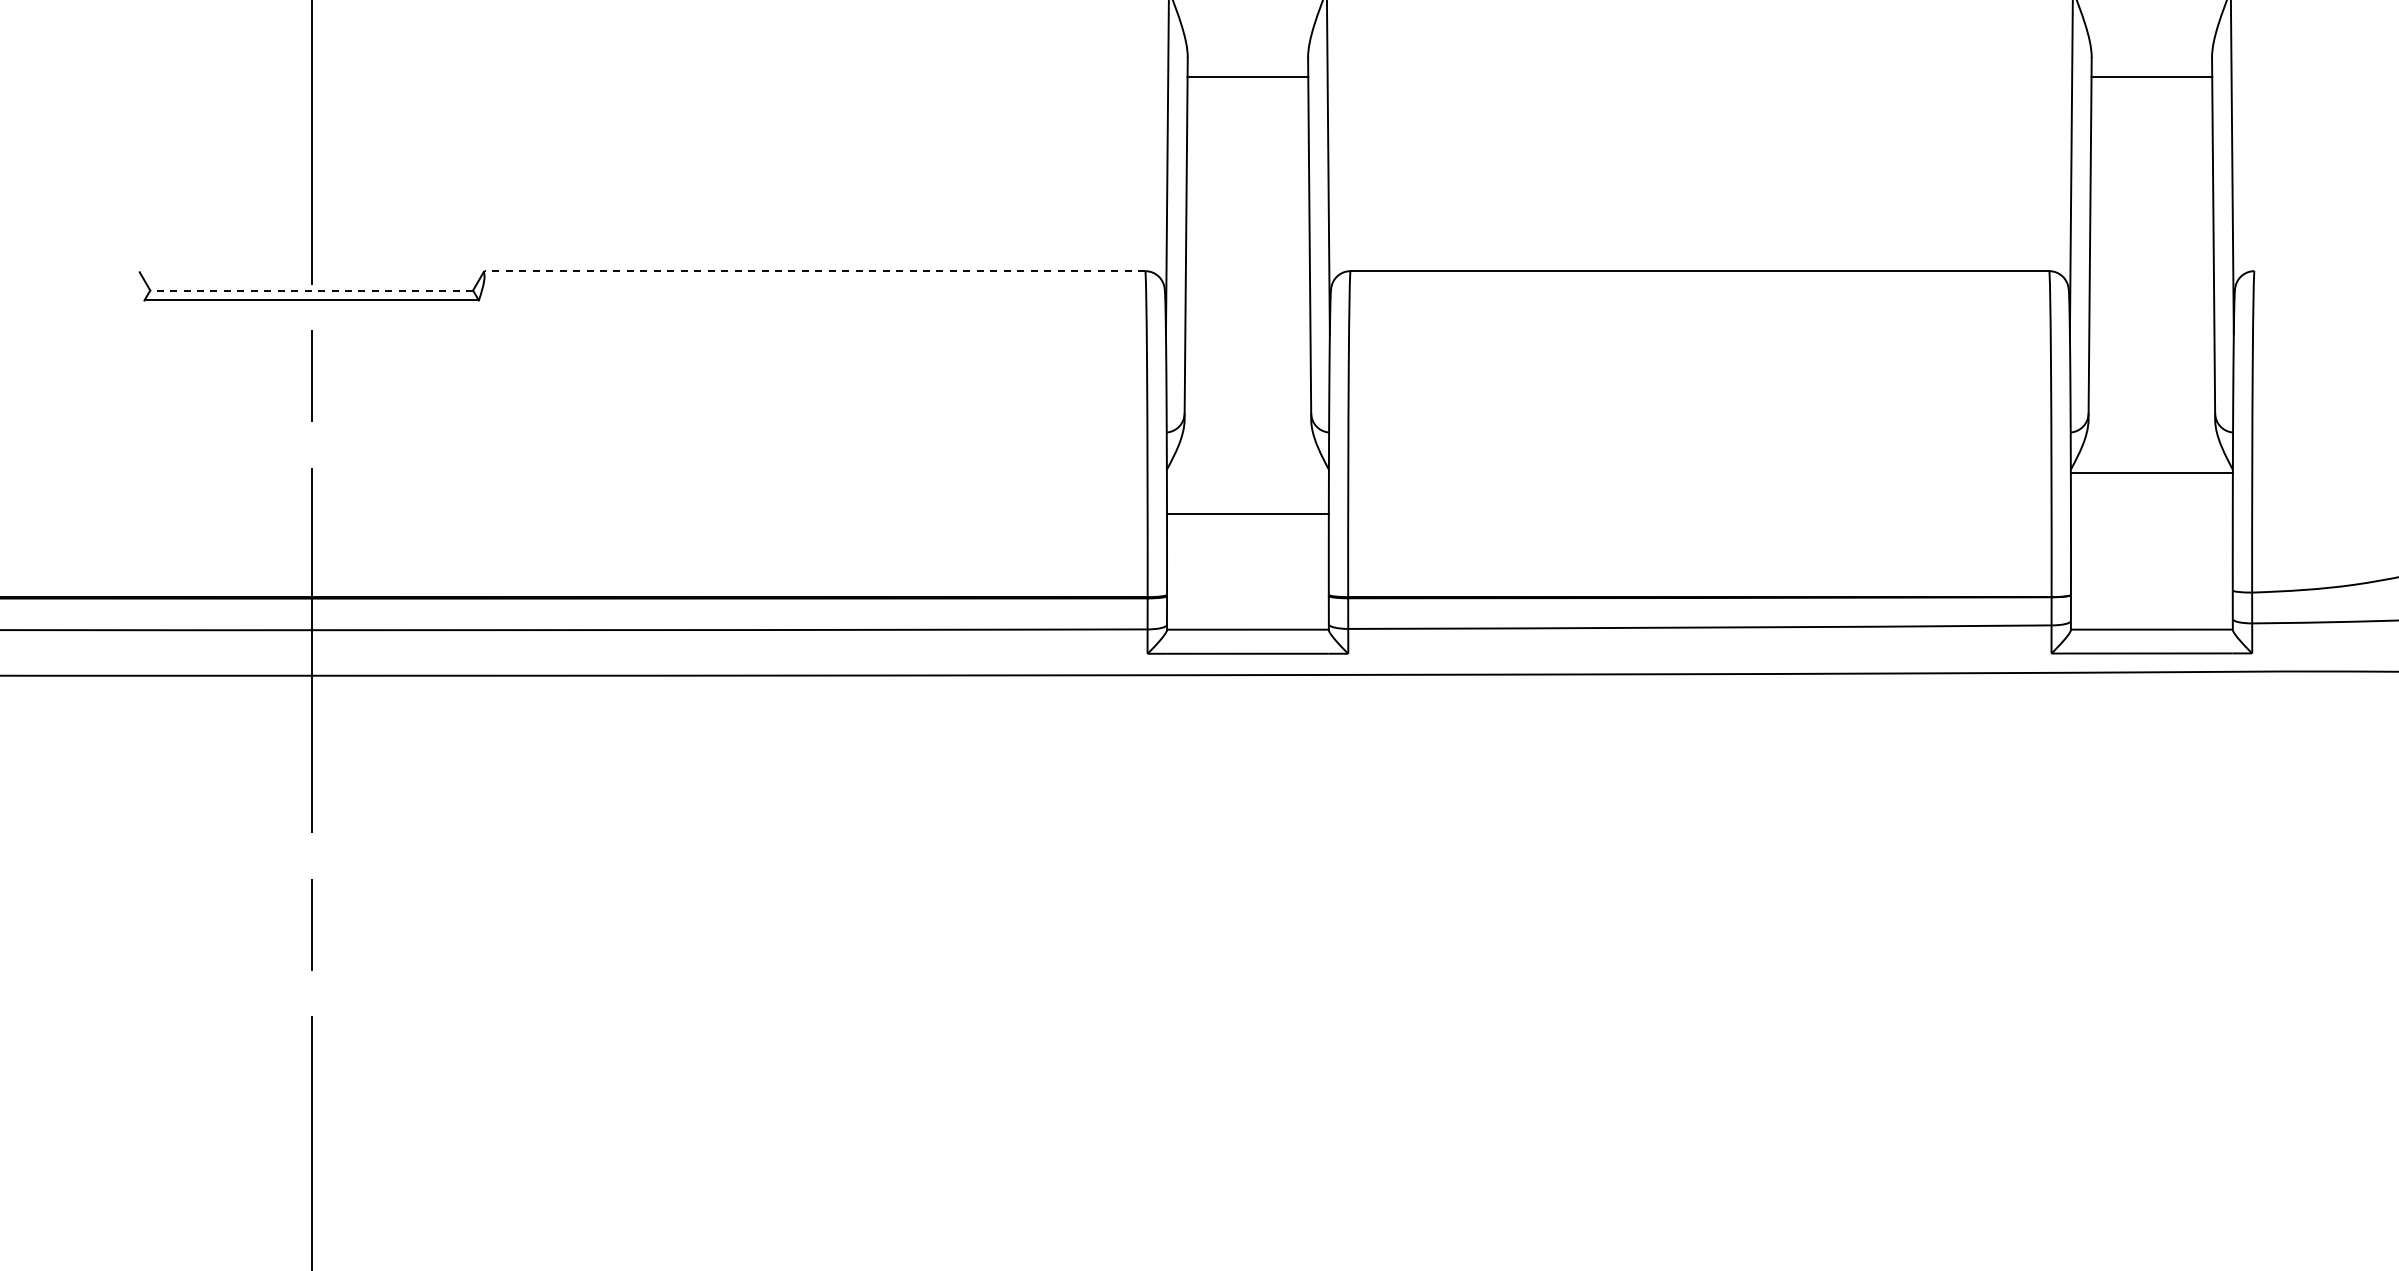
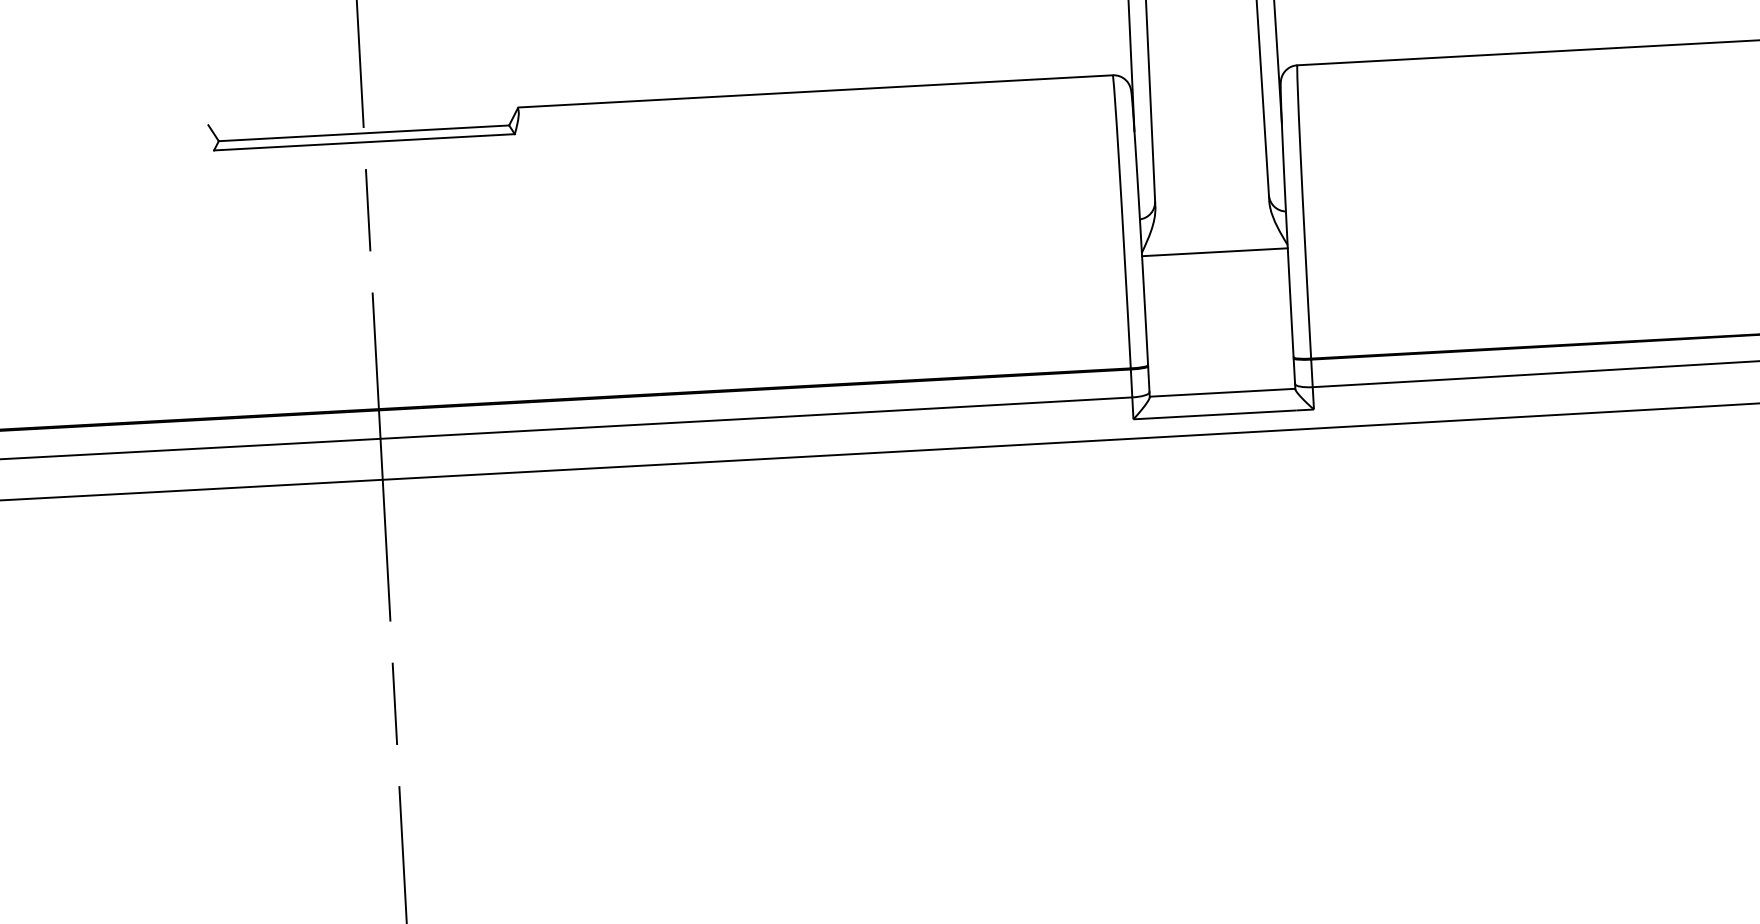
line: (814, 271) -> (815, 91), dashed -> solid
line: (311, 290) -> (363, 133), dashed -> solid
line: (1247, 514) -> (1214, 252), moved

